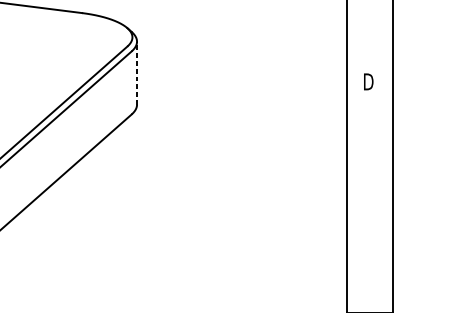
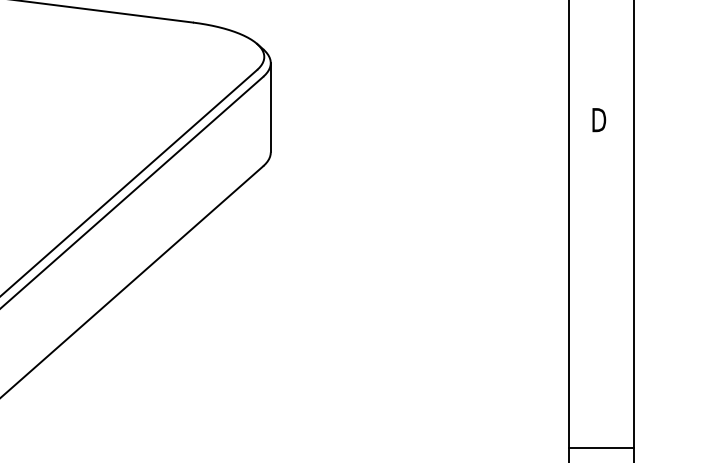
line: (136, 72) -> (270, 107), dashed -> solid

